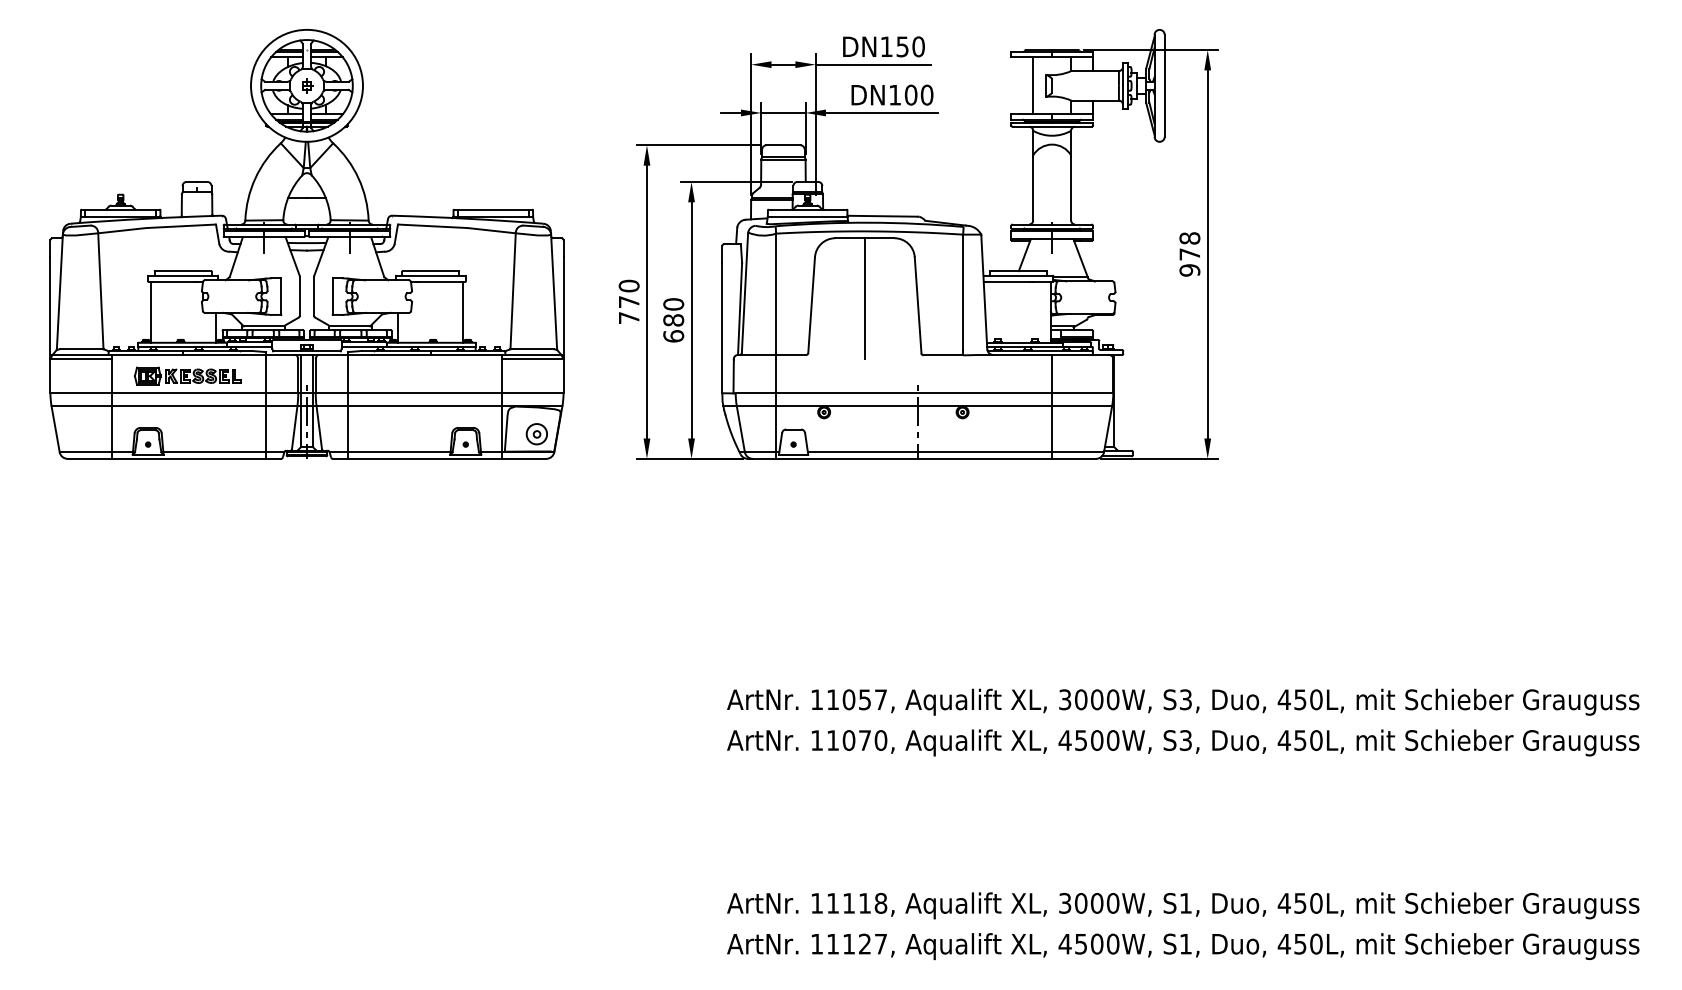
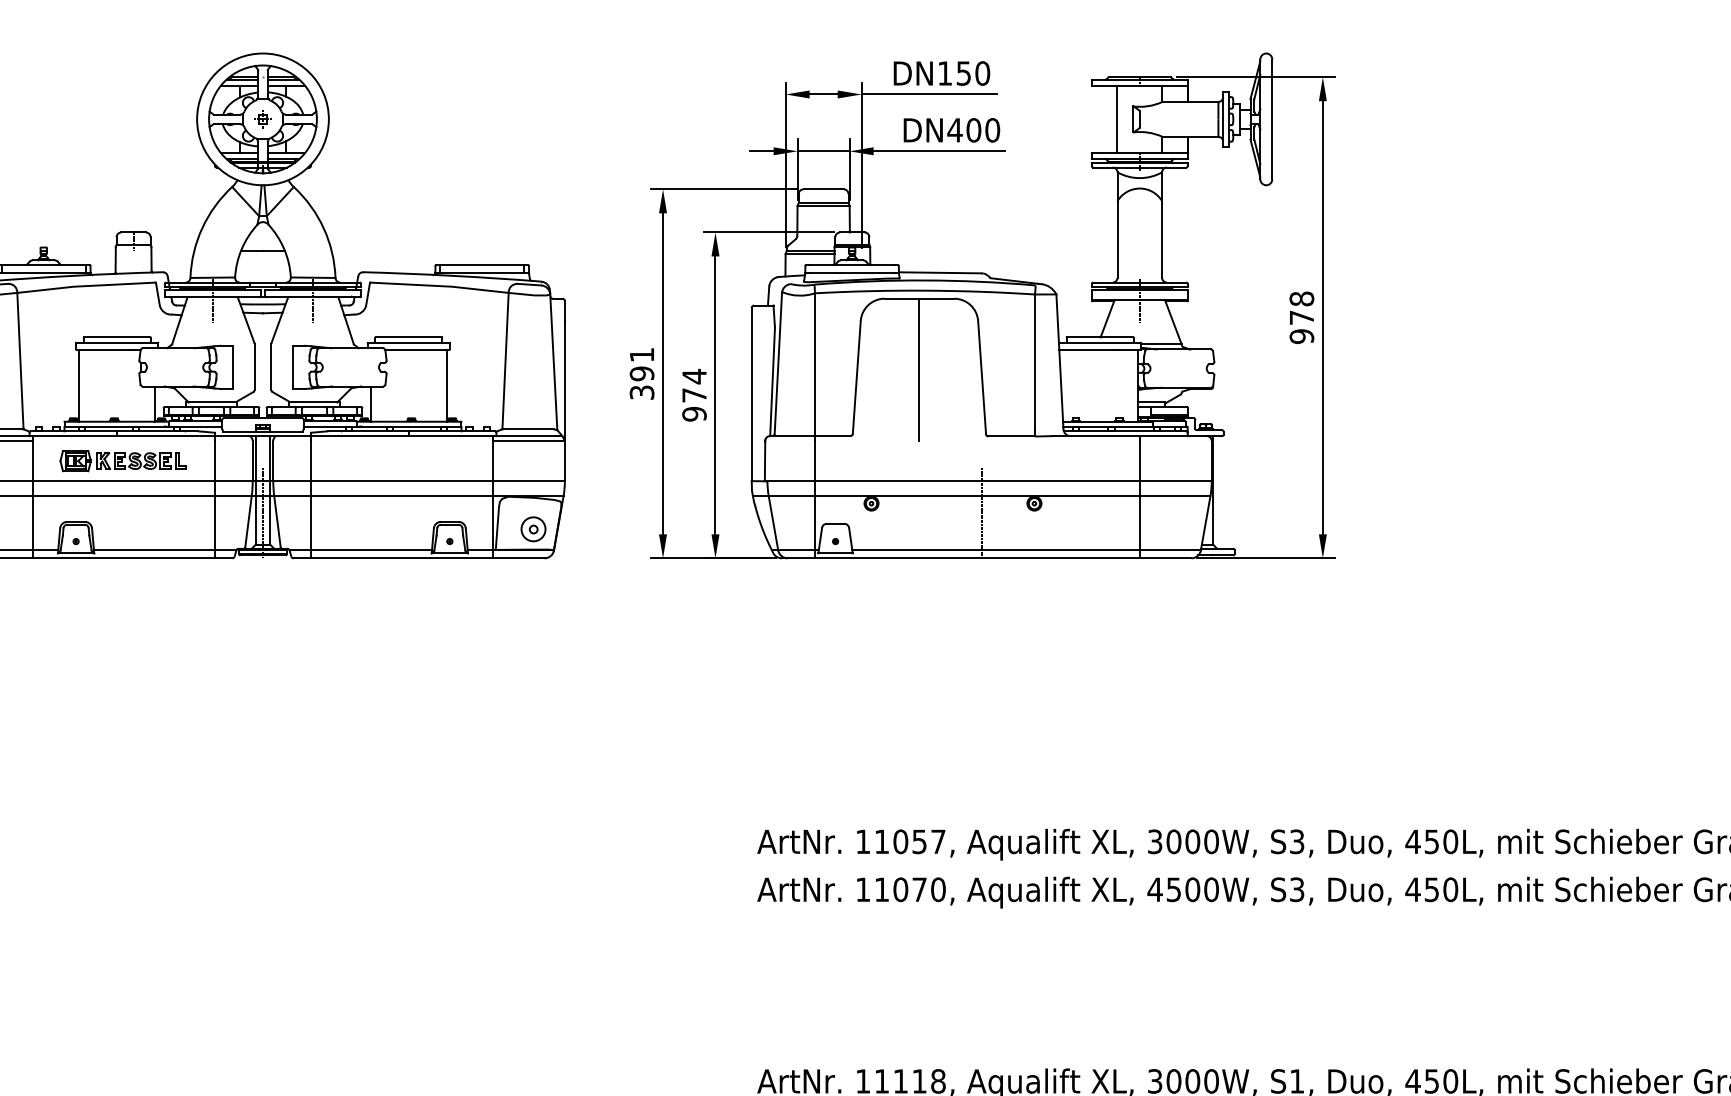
text: (894, 95) -> (954, 130), DN100 -> DN400
text: (628, 301) -> (641, 373), 770 -> 391
text: (673, 319) -> (694, 394), 680 -> 974

